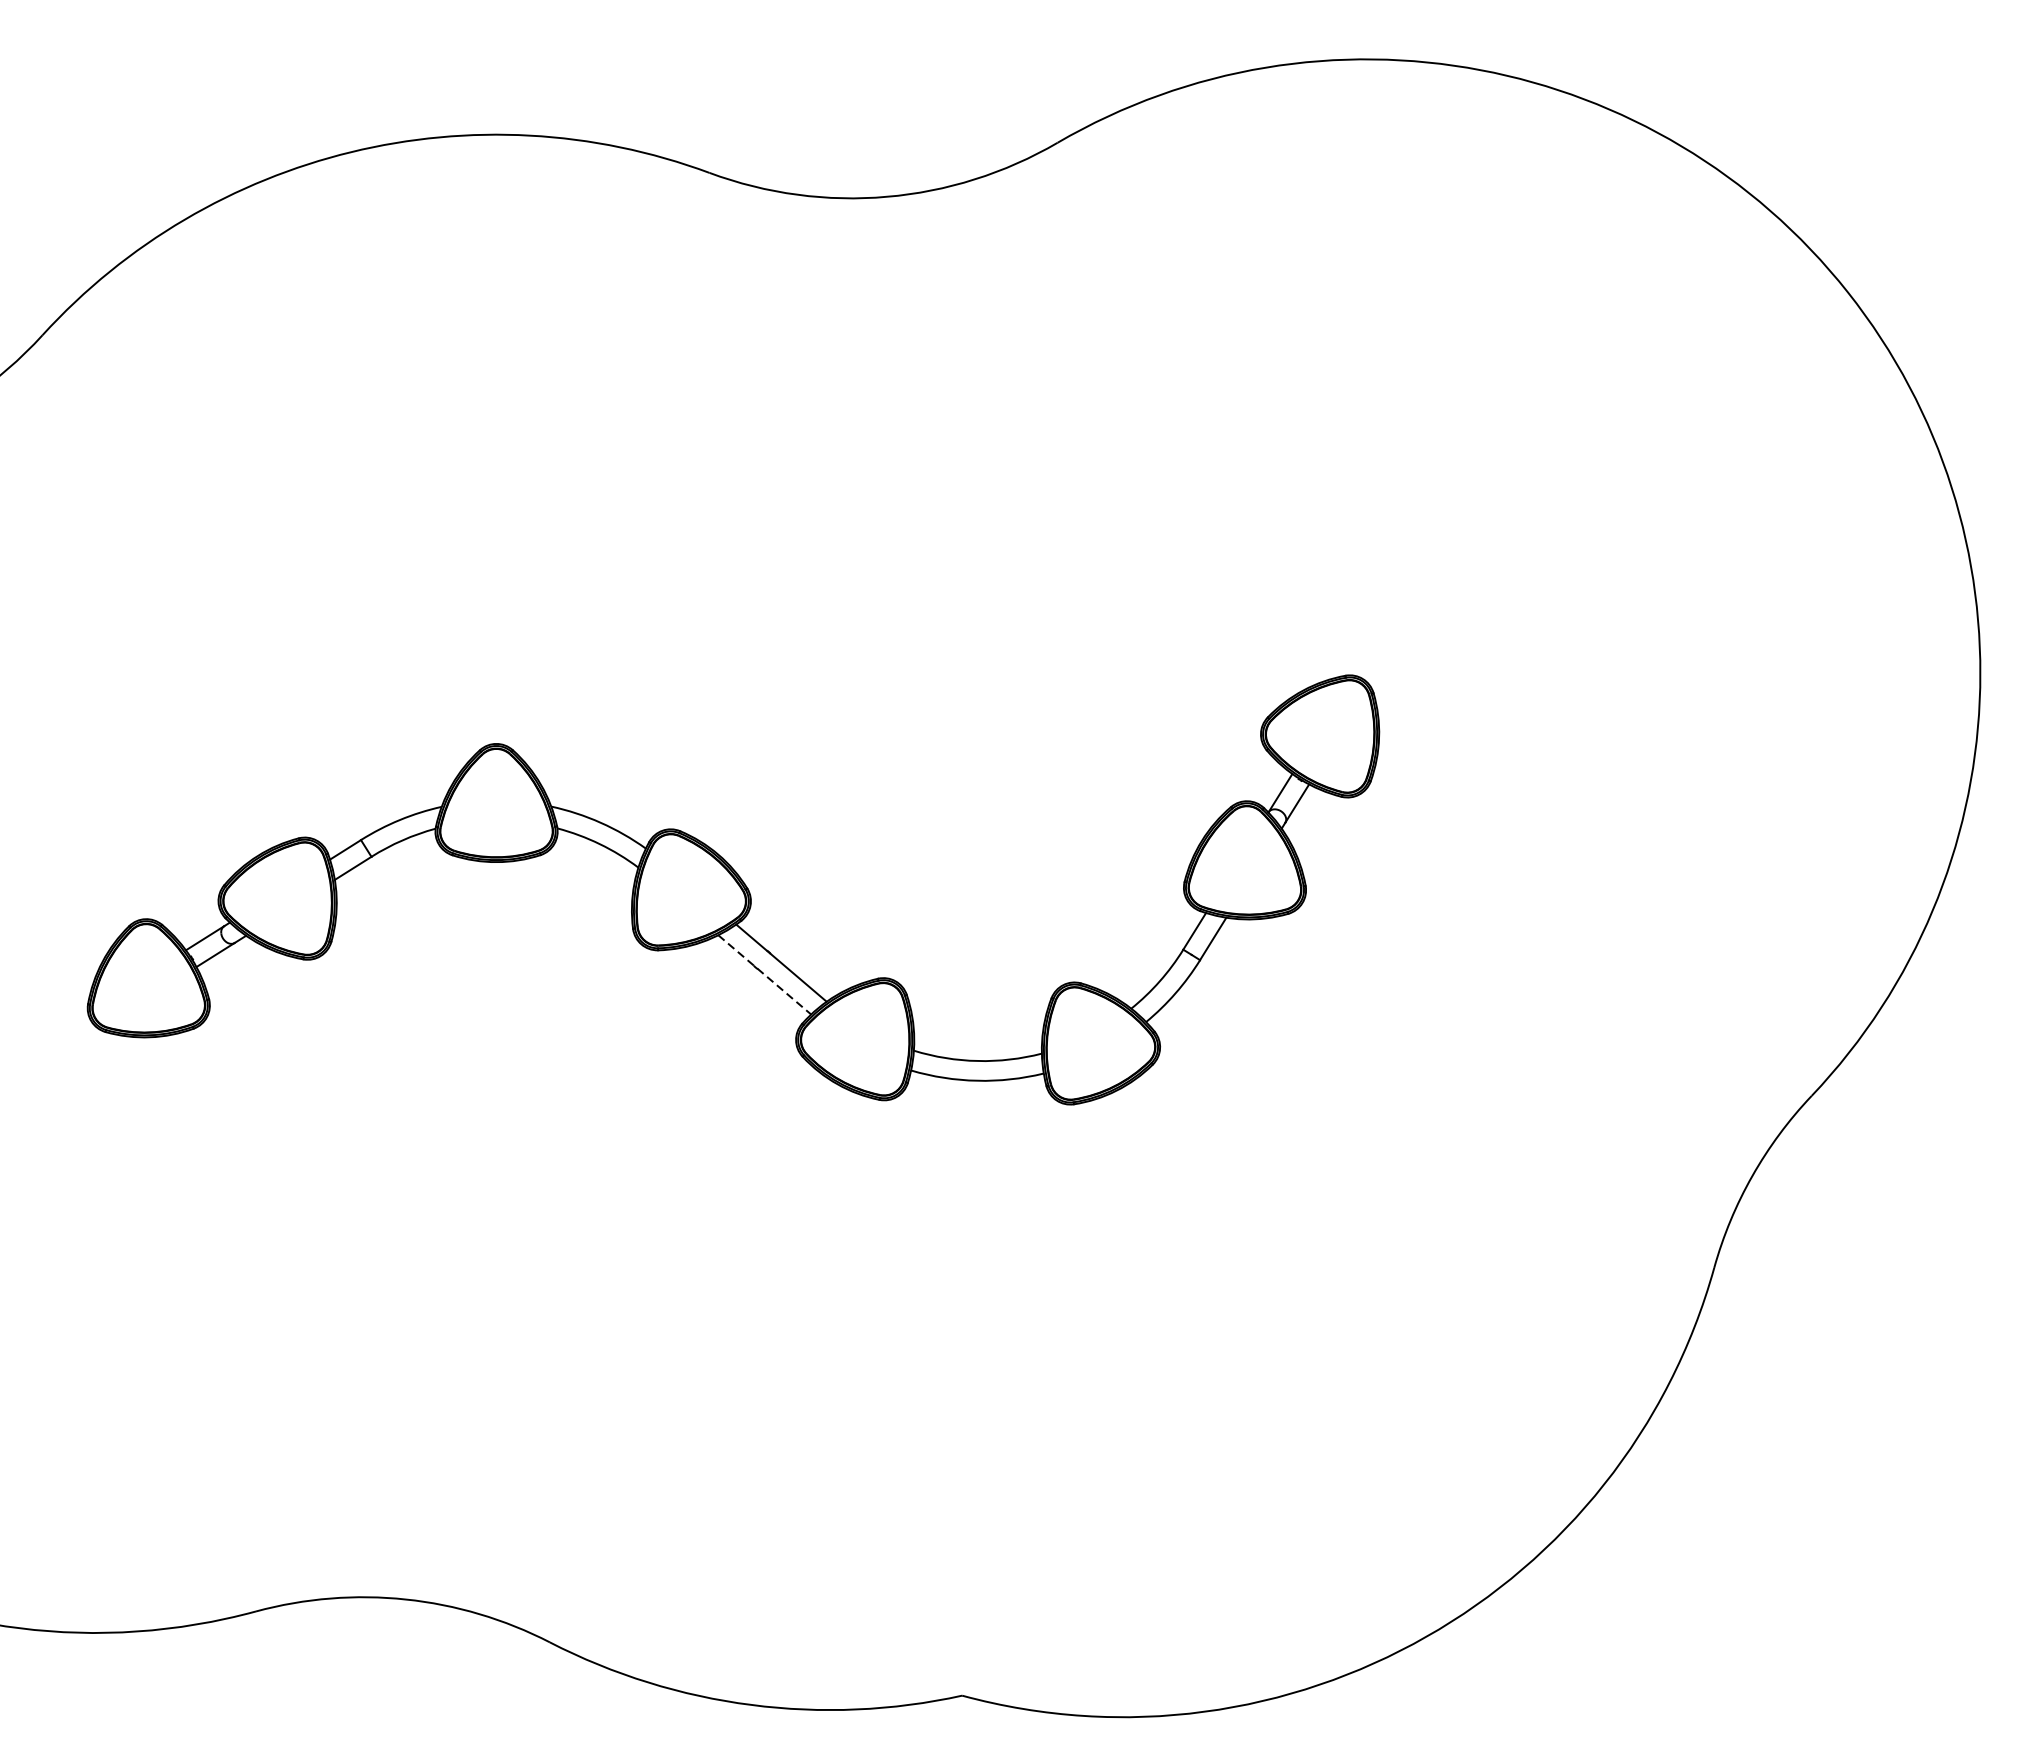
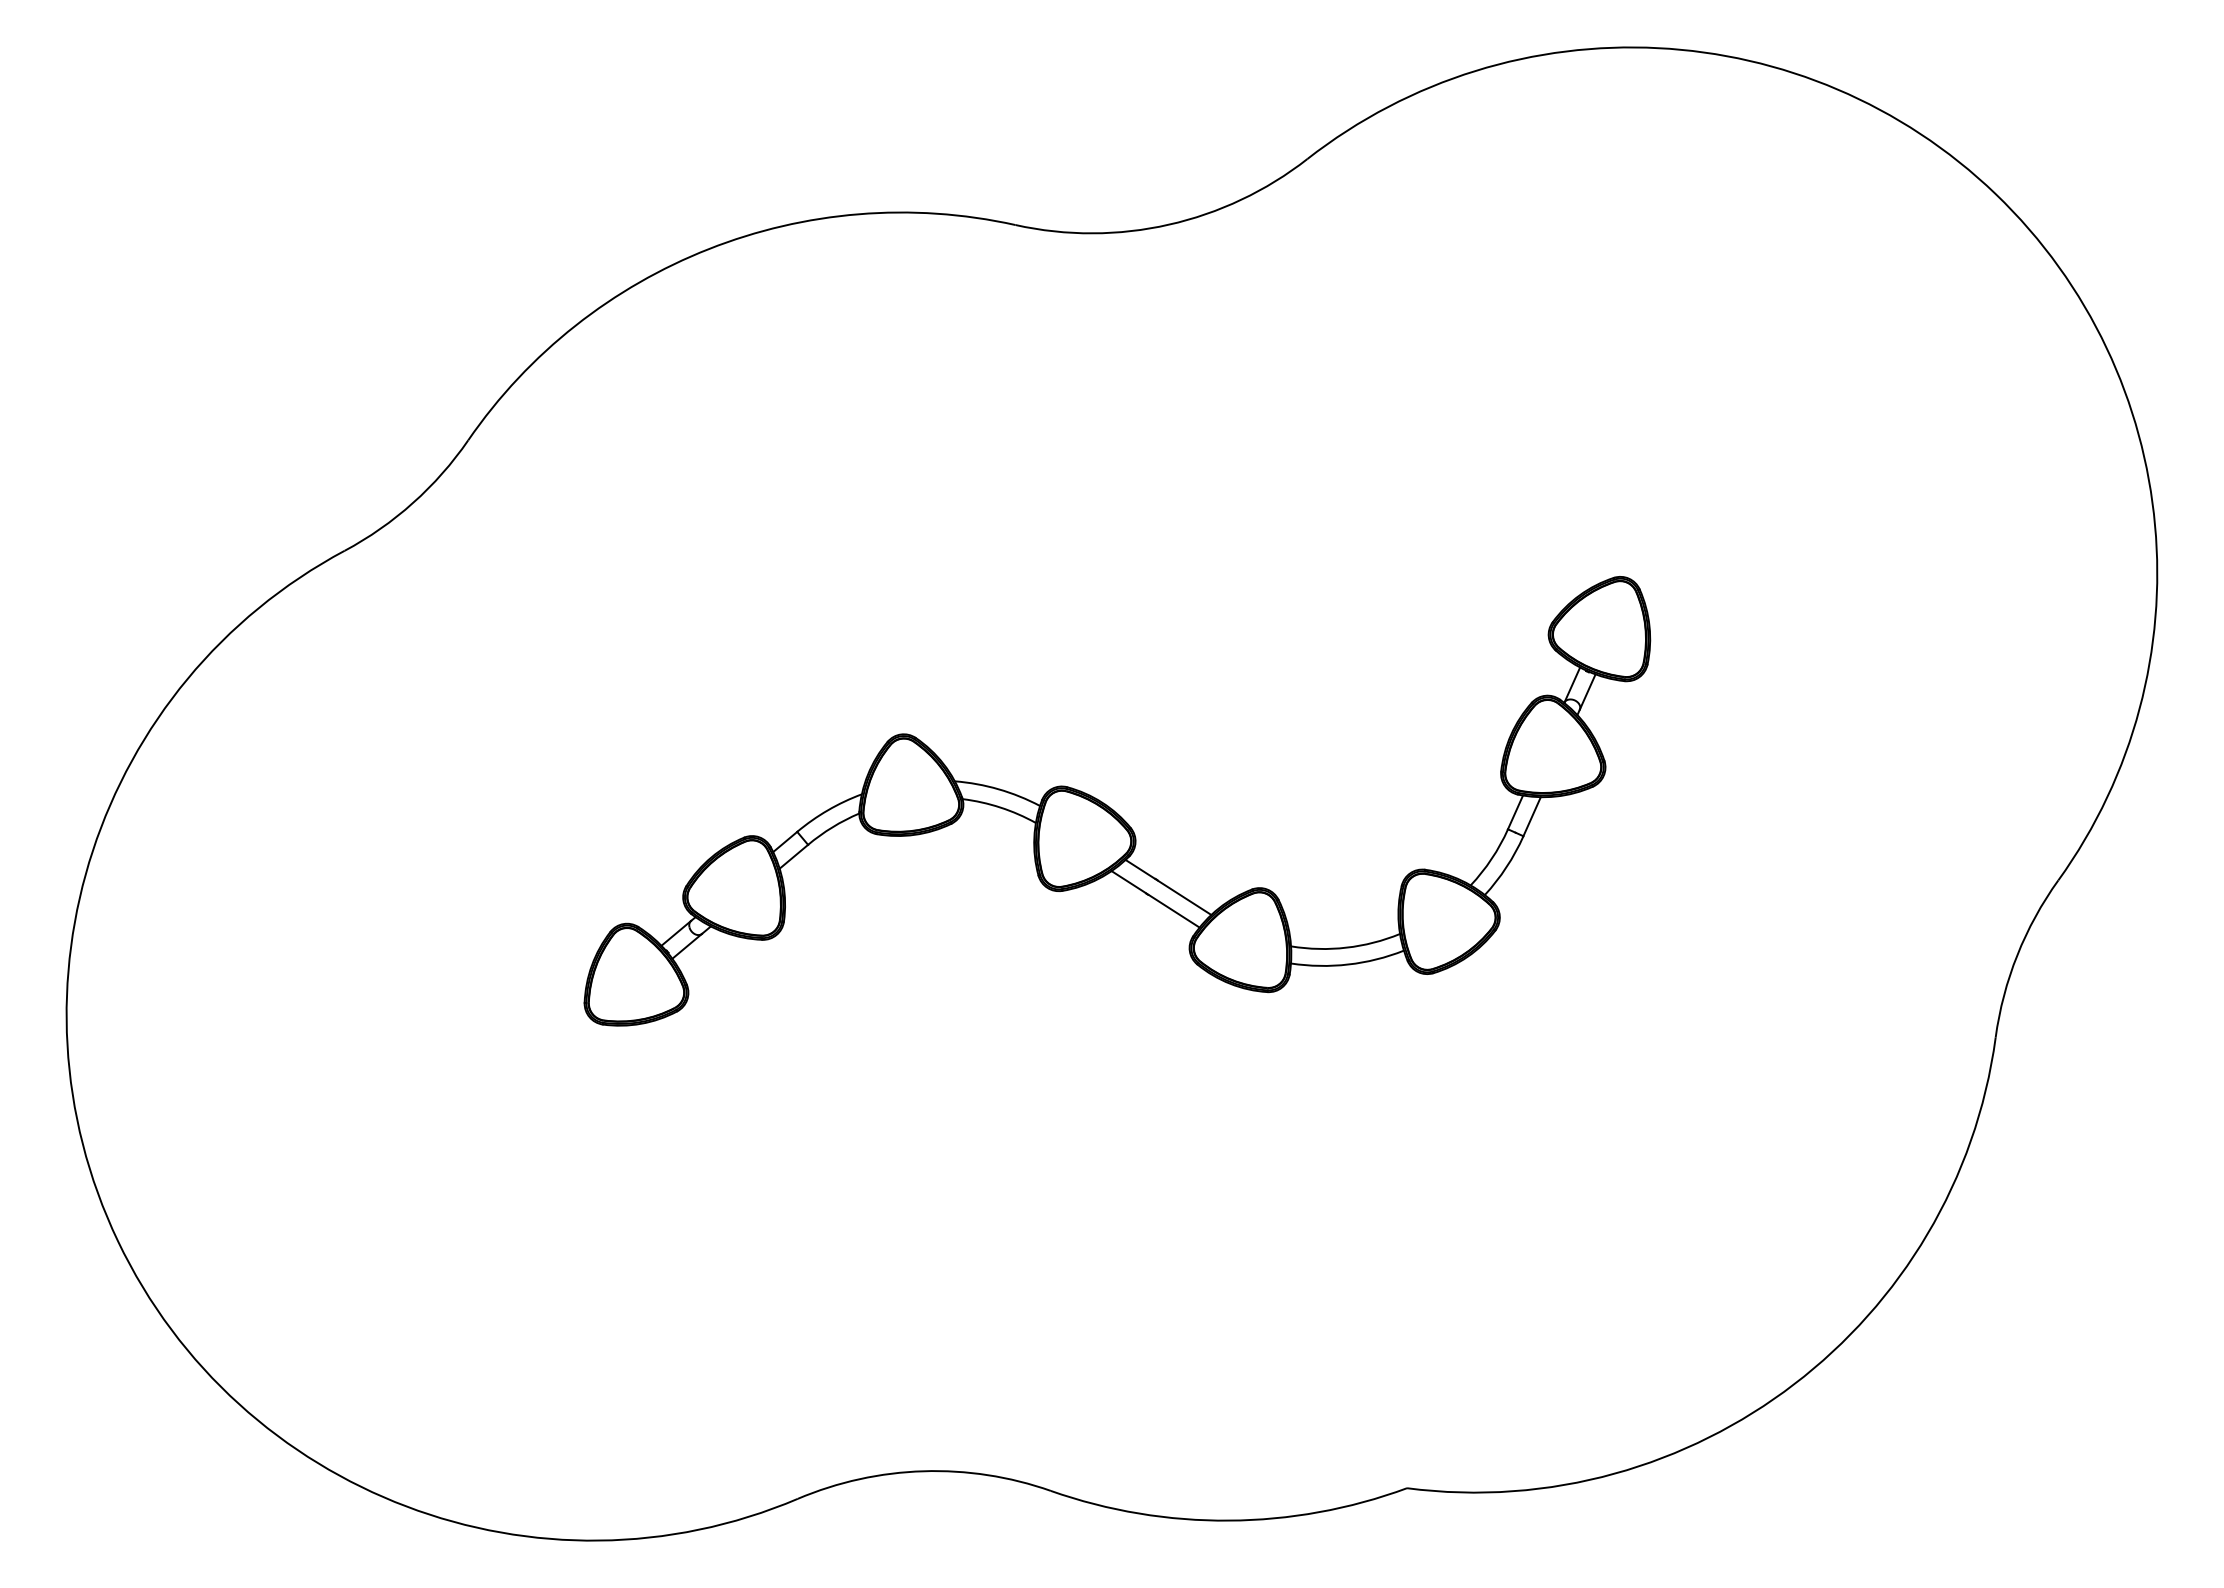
line: (765, 975) -> (1156, 899), dashed -> solid

